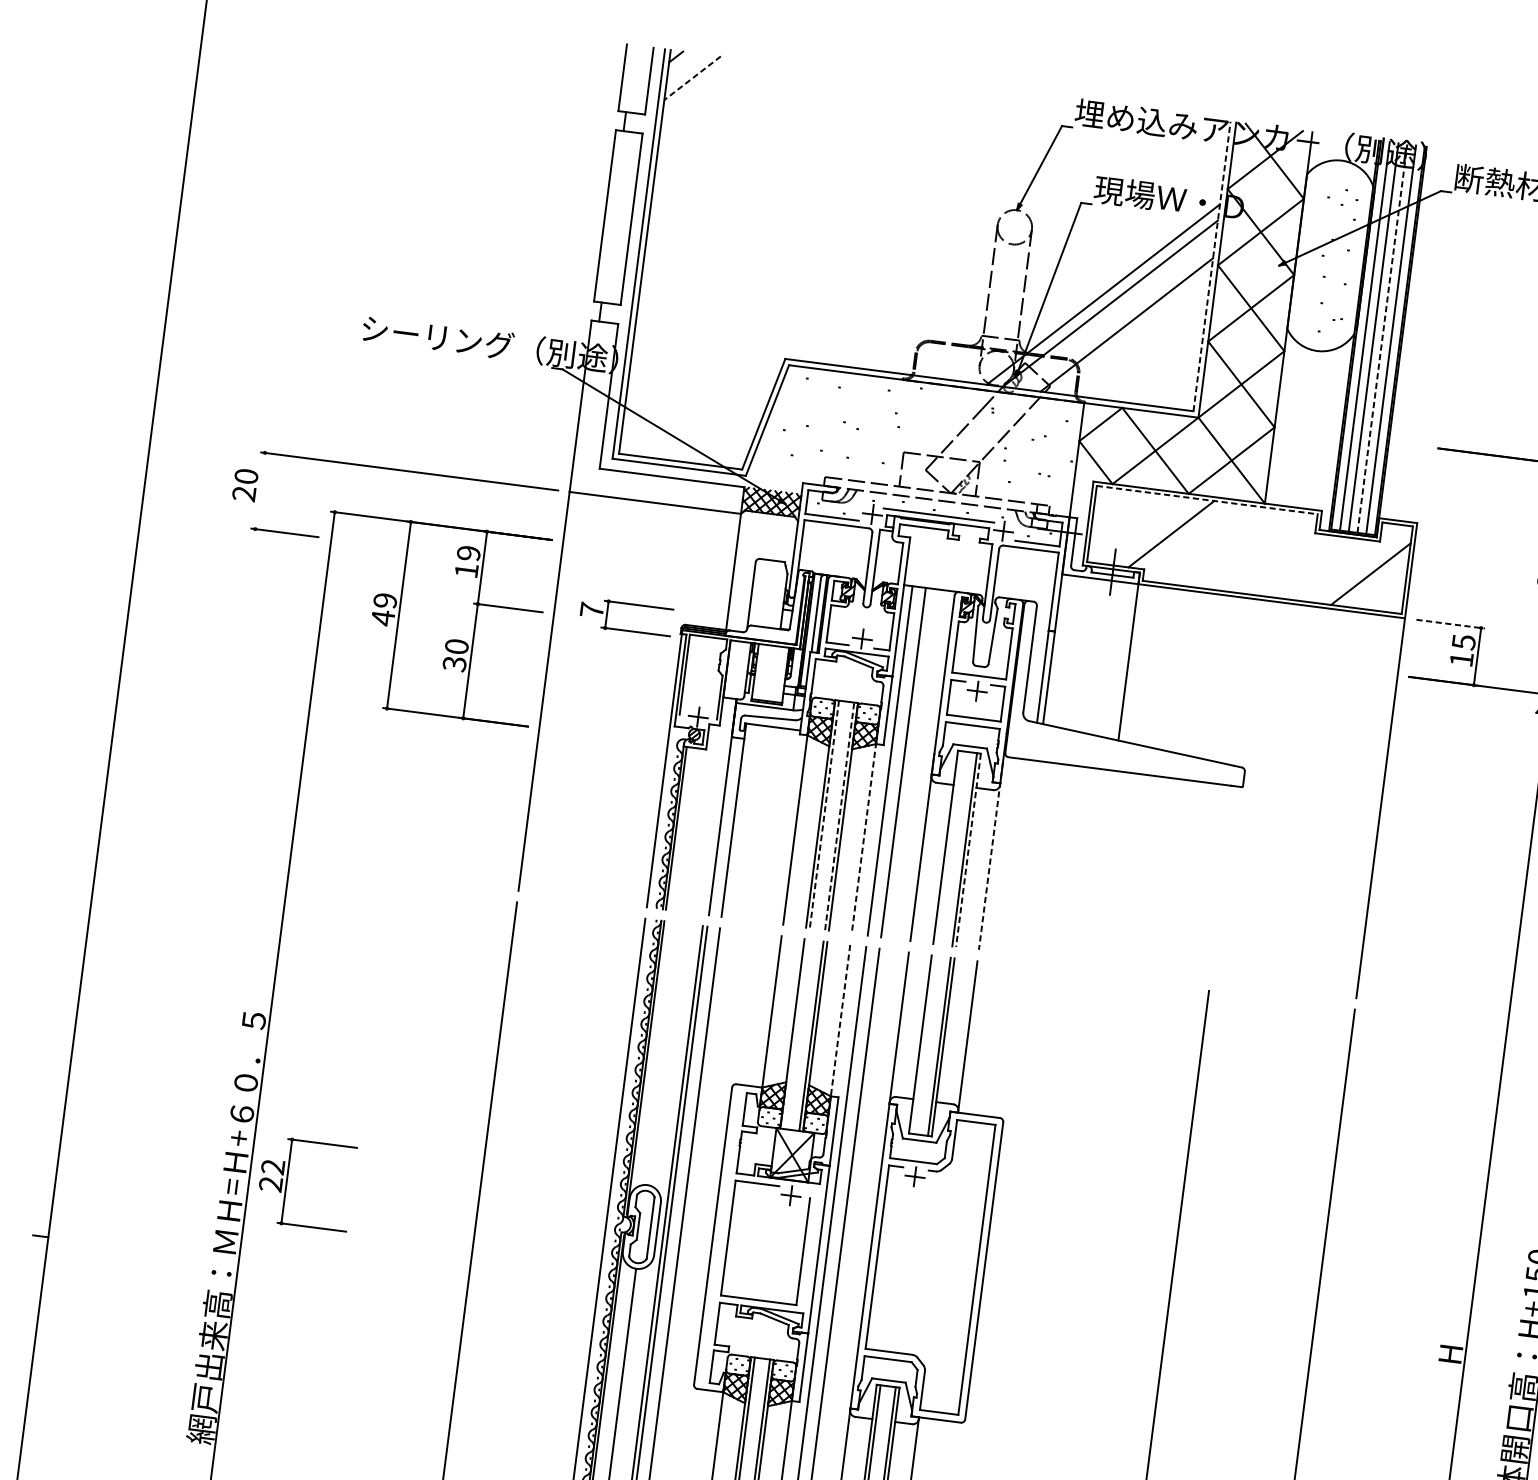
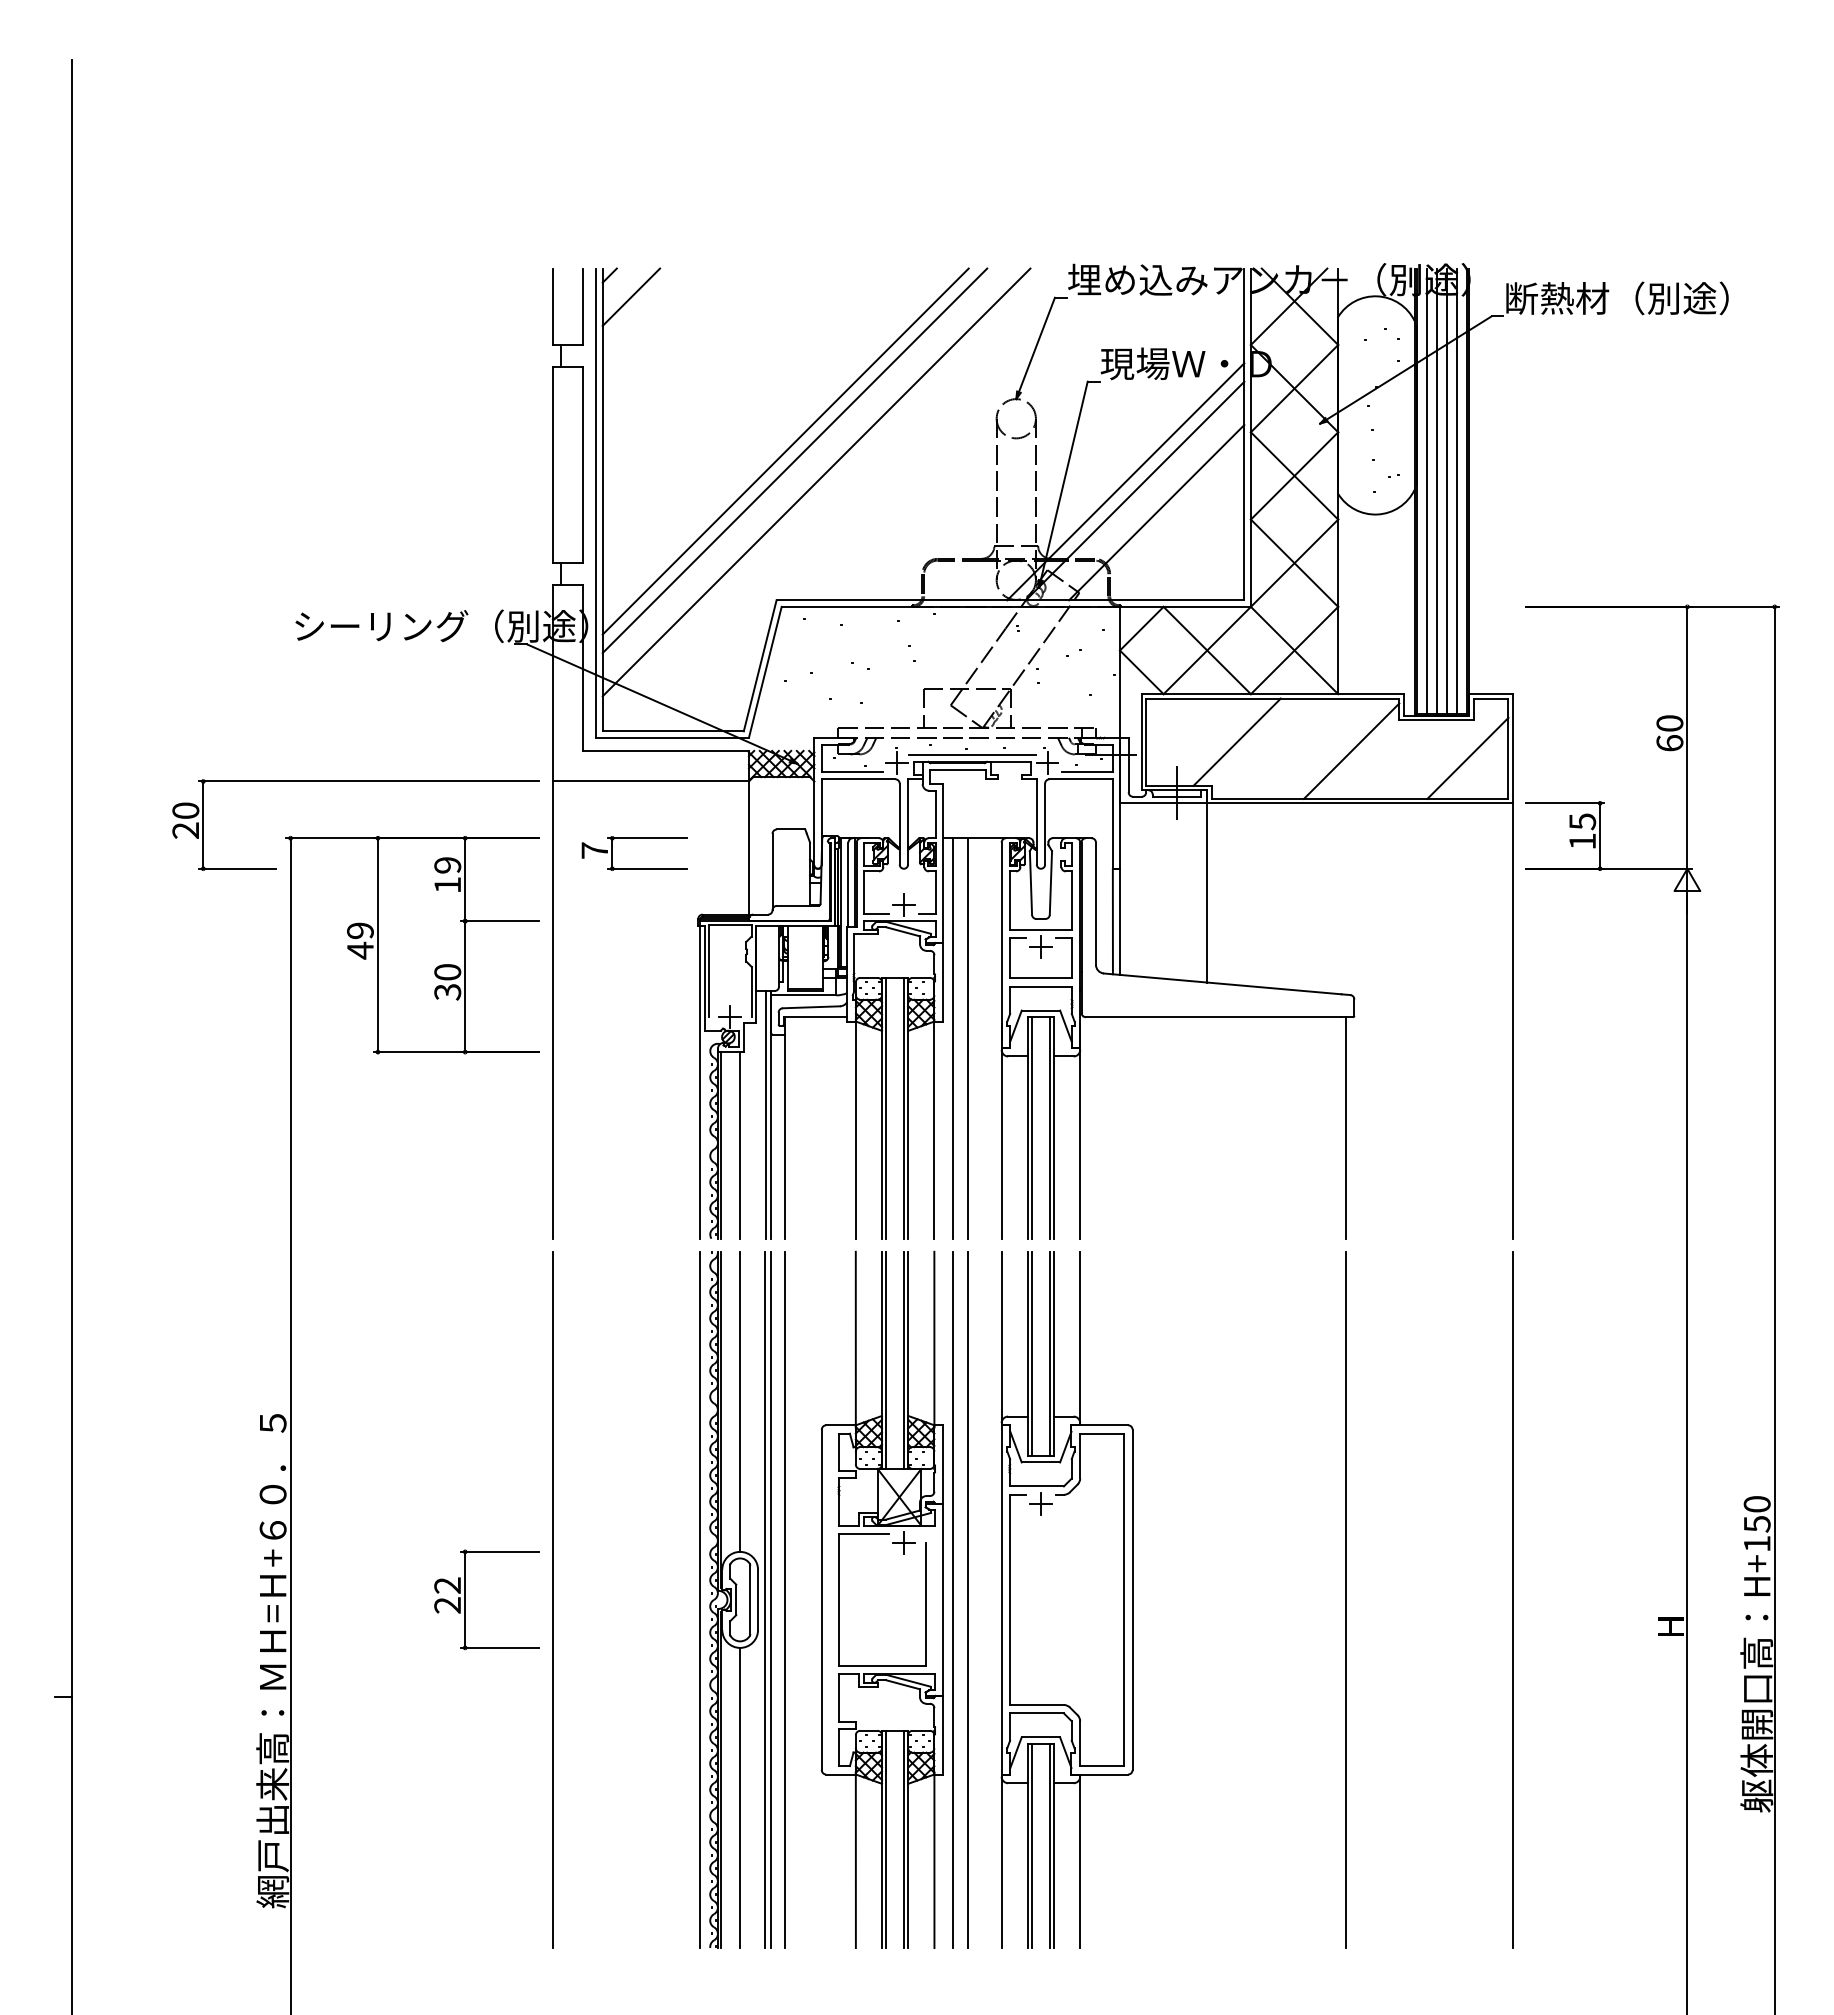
line: (692, 78) -> (631, 297), dashed -> solid
line: (809, 230) -> (785, 451), added
line: (816, 238) -> (794, 460), added
line: (833, 260) -> (816, 482), added
line: (1212, 266) -> (1244, 434), dashed -> solid
line: (1382, 338) -> (1446, 491), dashed -> solid
line: (260, 490) -> (203, 824), added
line: (1207, 500) -> (1272, 698), dashed -> solid
line: (1270, 554) -> (1351, 750), added
part: (627, 604) -> (634, 838), moved
line: (1450, 624) -> (1565, 803), dashed -> solid
line: (718, 806) -> (765, 1114), added
line: (824, 814) -> (886, 1108), dashed -> solid
line: (839, 815) -> (903, 1107), dashed -> solid
line: (692, 830) -> (739, 1145), added
line: (864, 838) -> (934, 1129), dashed -> solid
line: (949, 847) -> (1032, 1127), added
line: (968, 849) -> (1054, 1127), dashed -> solid
line: (991, 856) -> (1080, 1131), dashed -> solid
line: (1222, 882) -> (1345, 1127), added
line: (840, 1021) -> (934, 1339), dashed -> solid
line: (796, 1033) -> (886, 1359), added
line: (924, 1044) -> (1032, 1353), added
line: (663, 1053) -> (739, 1401), added
part: (287, 1181) -> (465, 1599), moved

